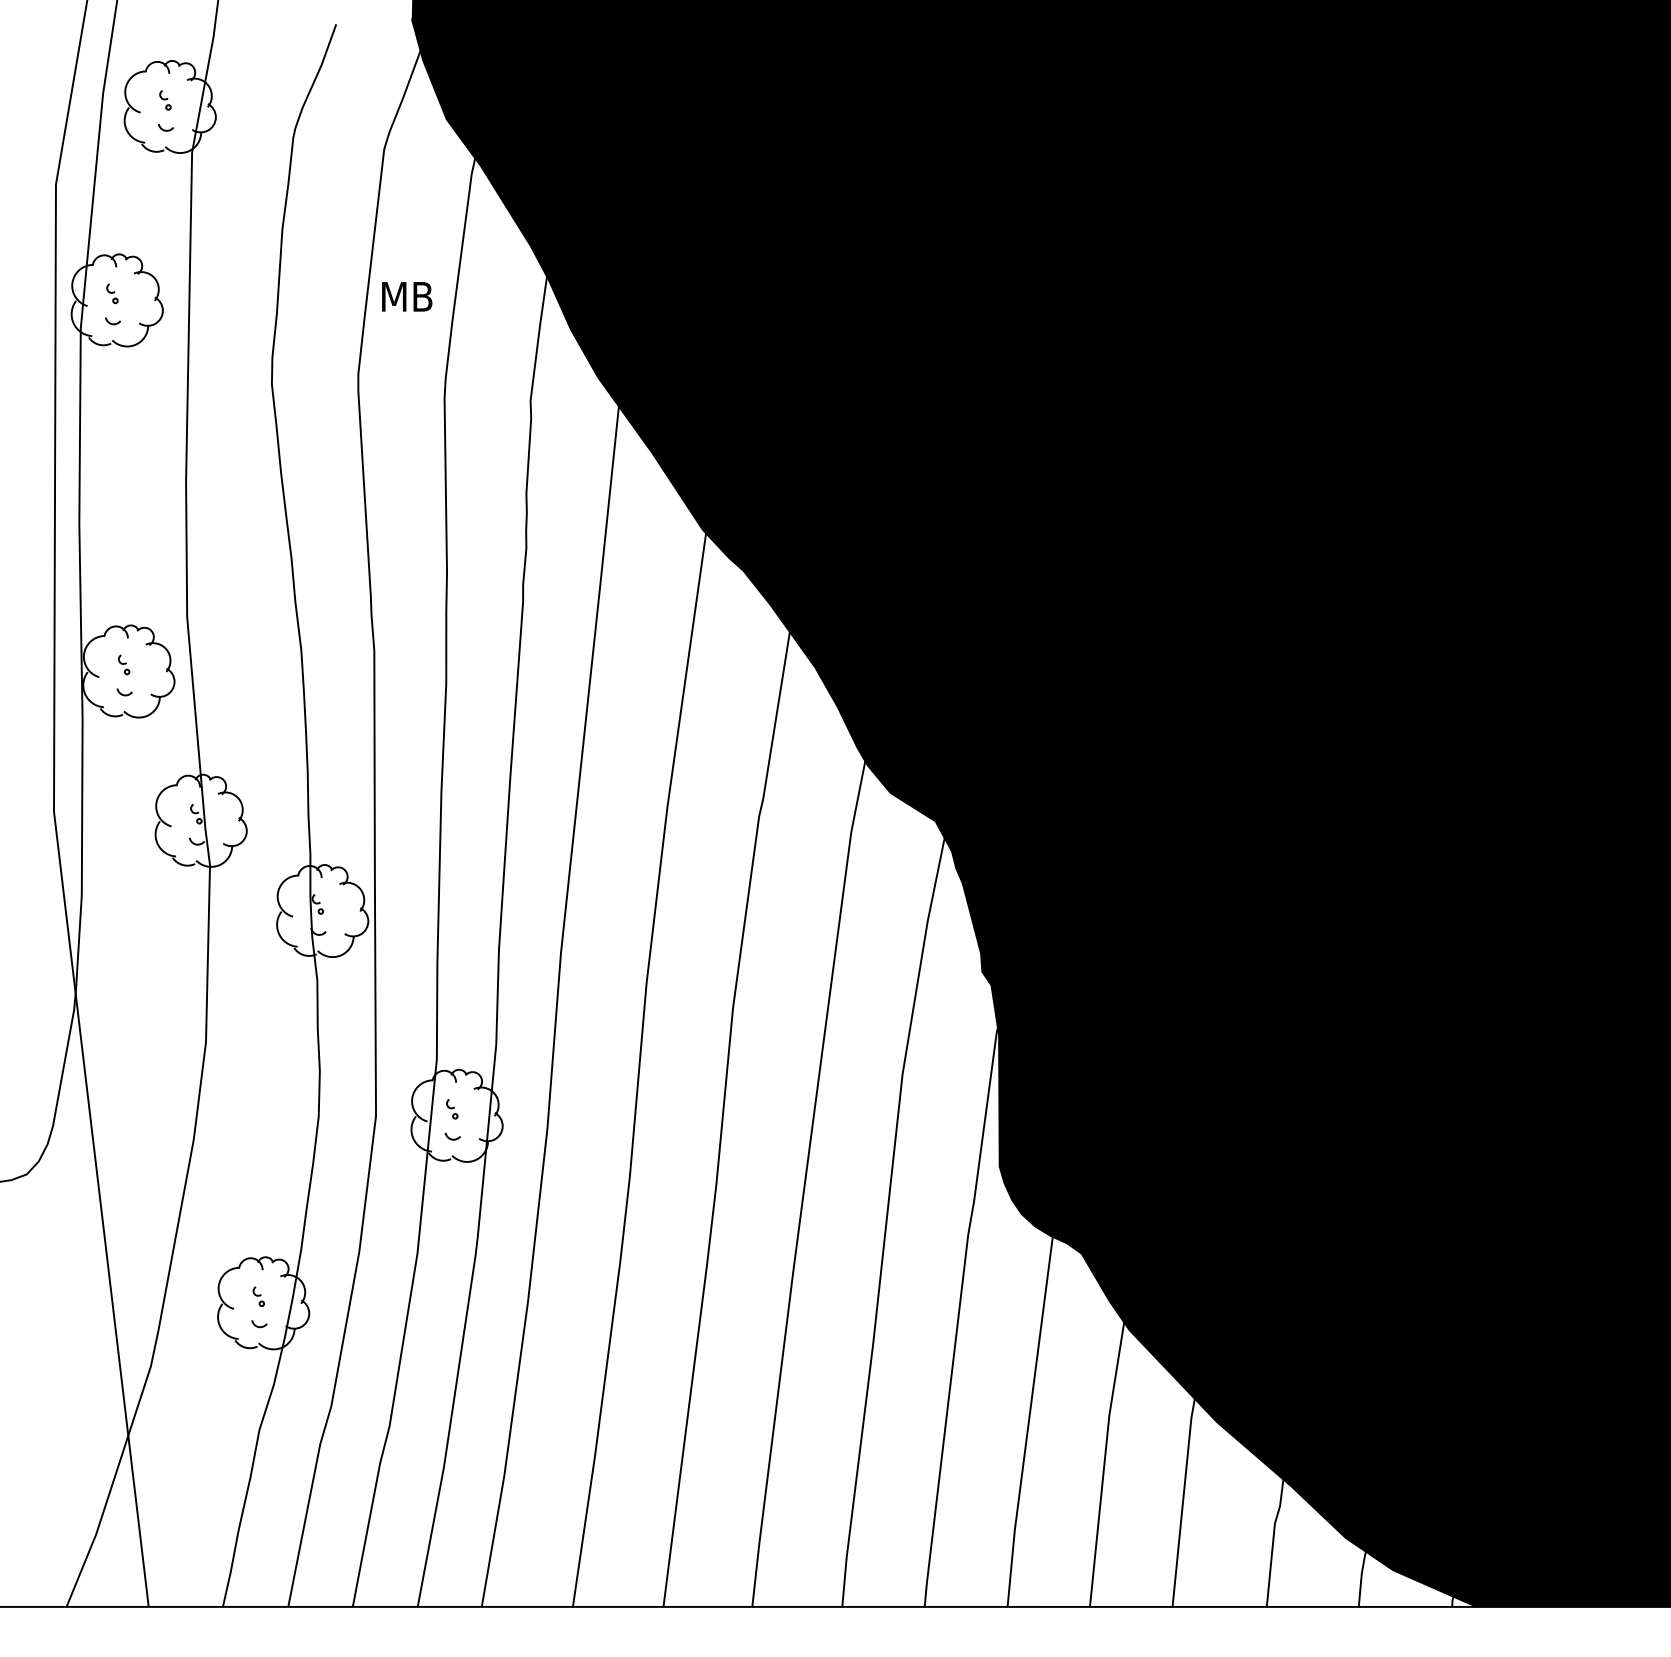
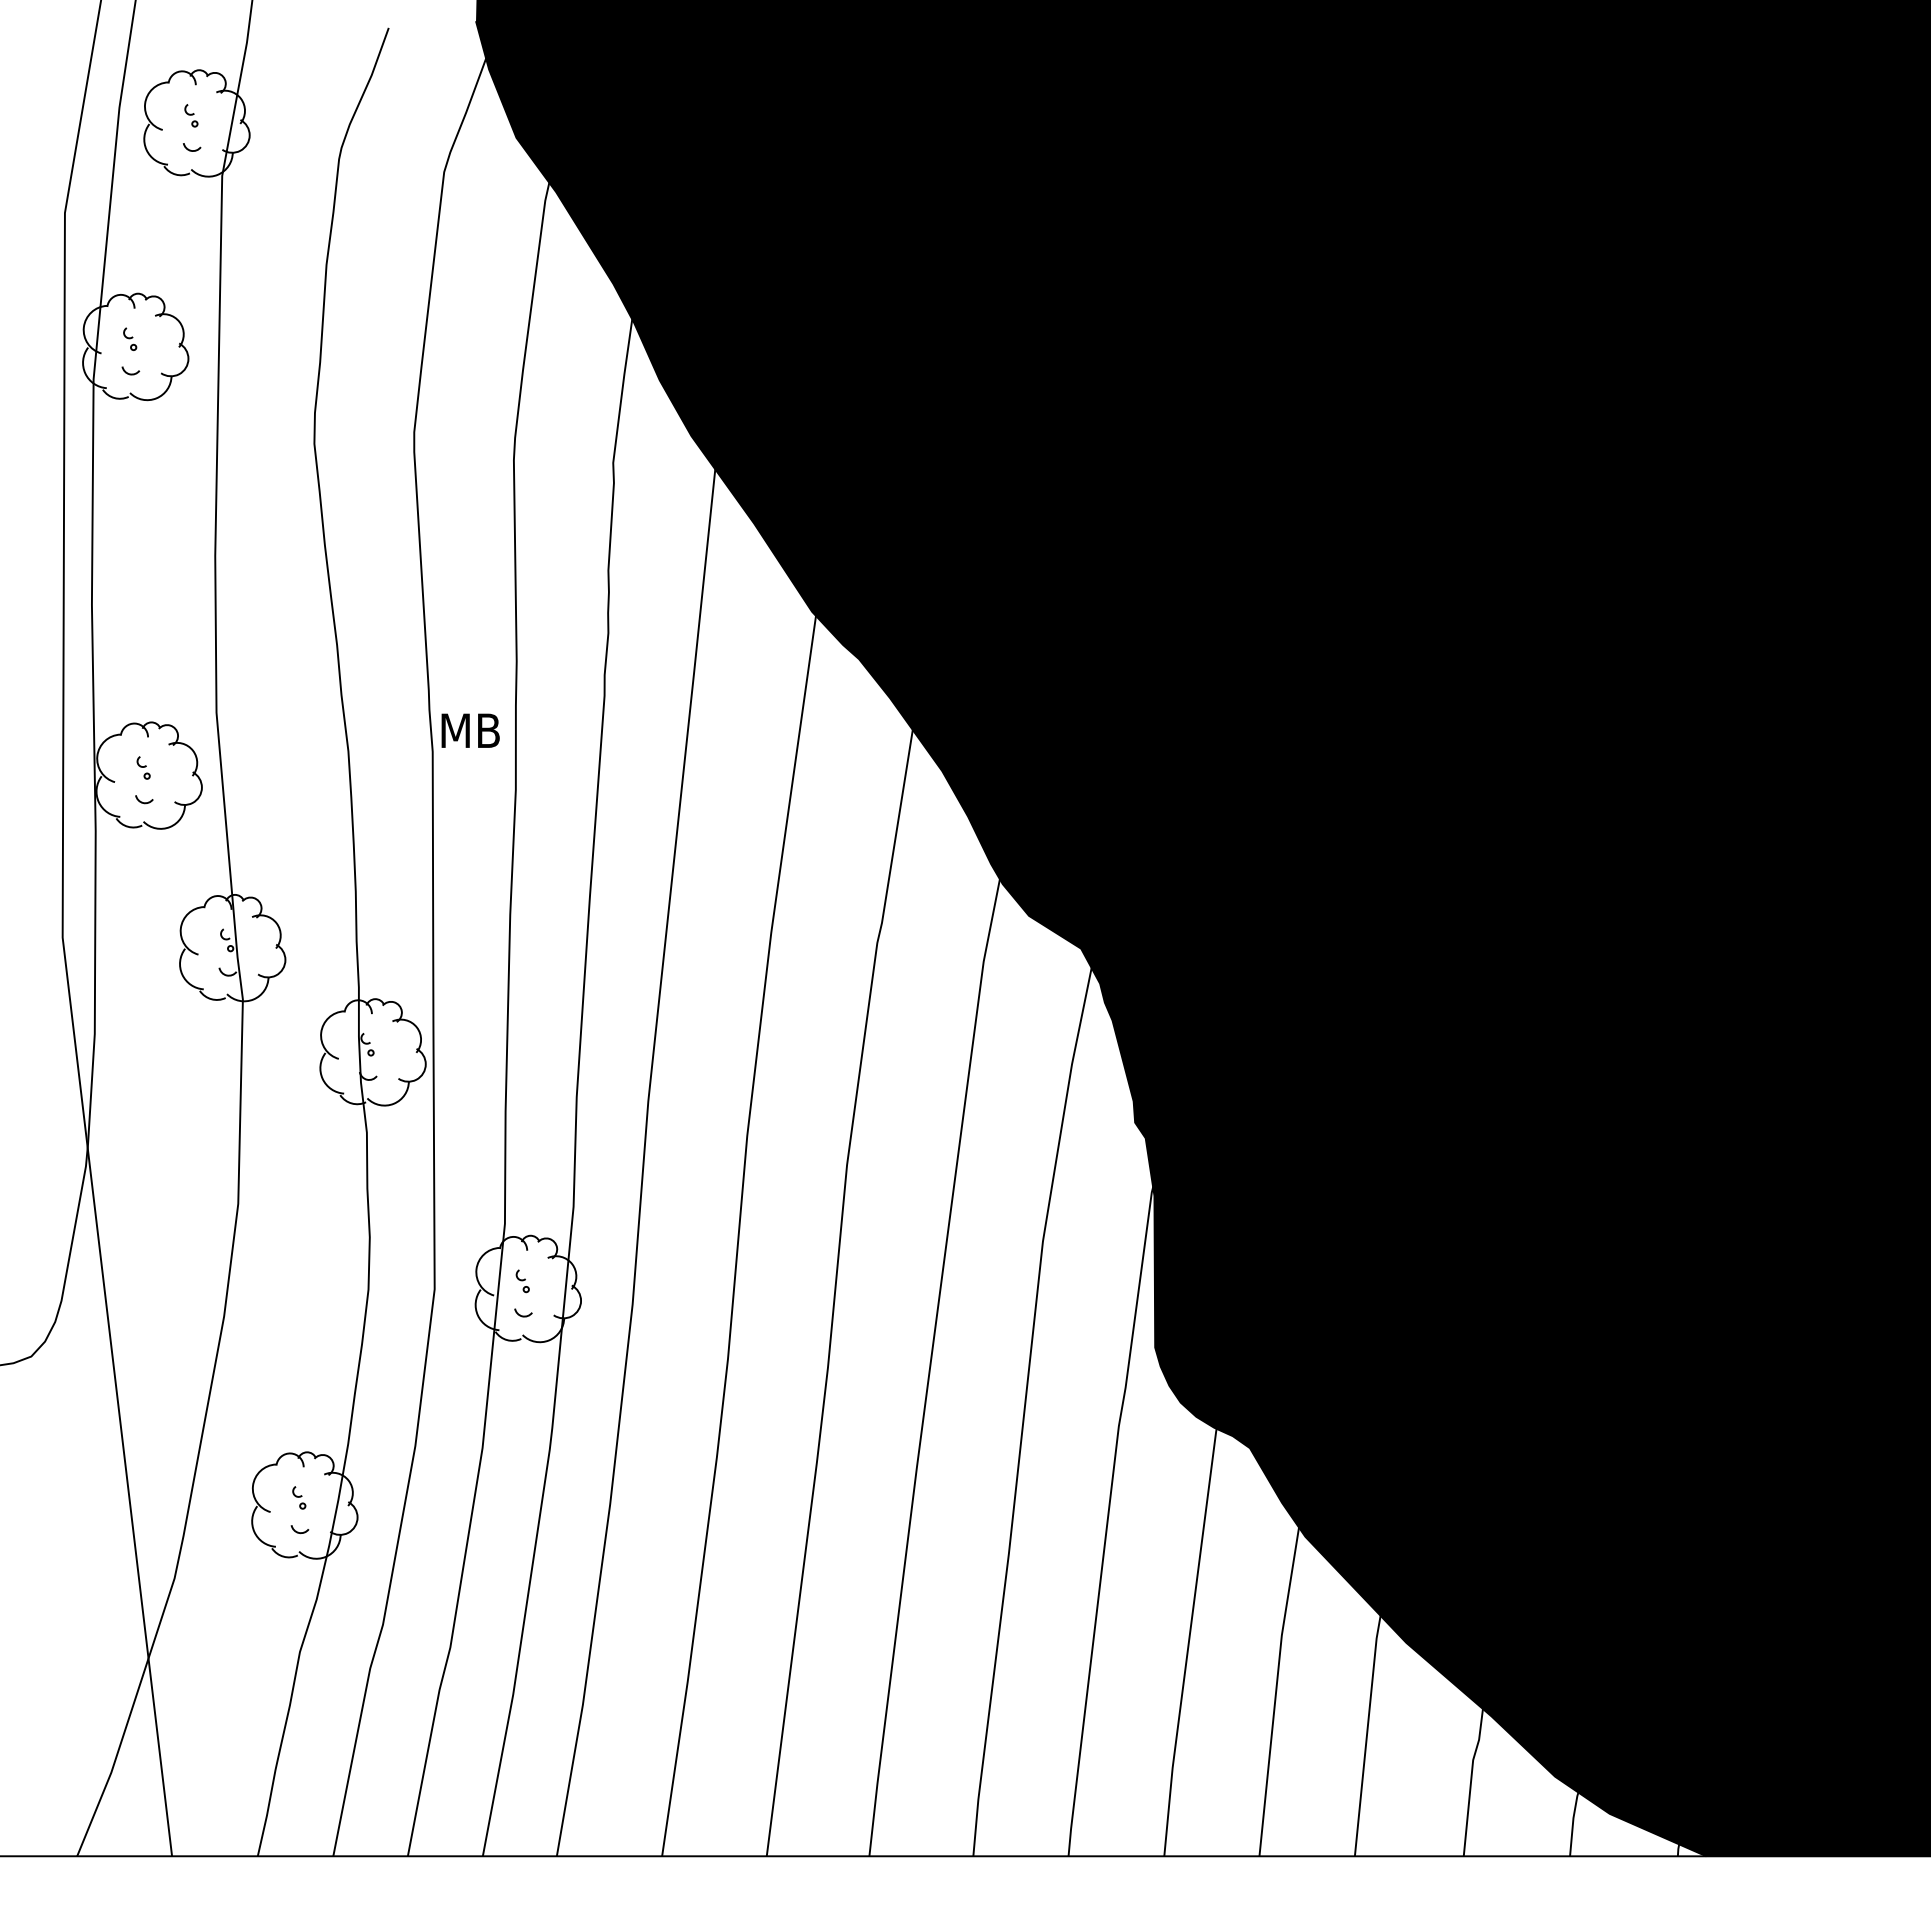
text: (407, 296) -> (470, 730), moved

